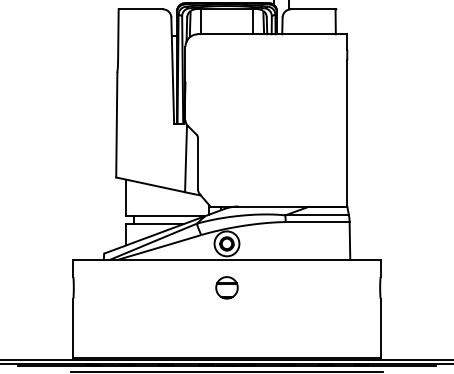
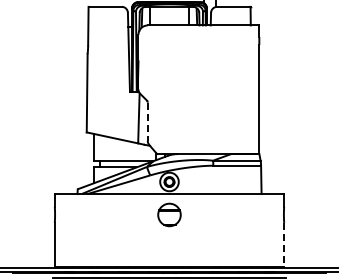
line: (197, 164) -> (147, 122), solid -> dashed
part: (227, 287) -> (169, 214), size x1.4
line: (380, 328) -> (284, 245), solid -> dashed

